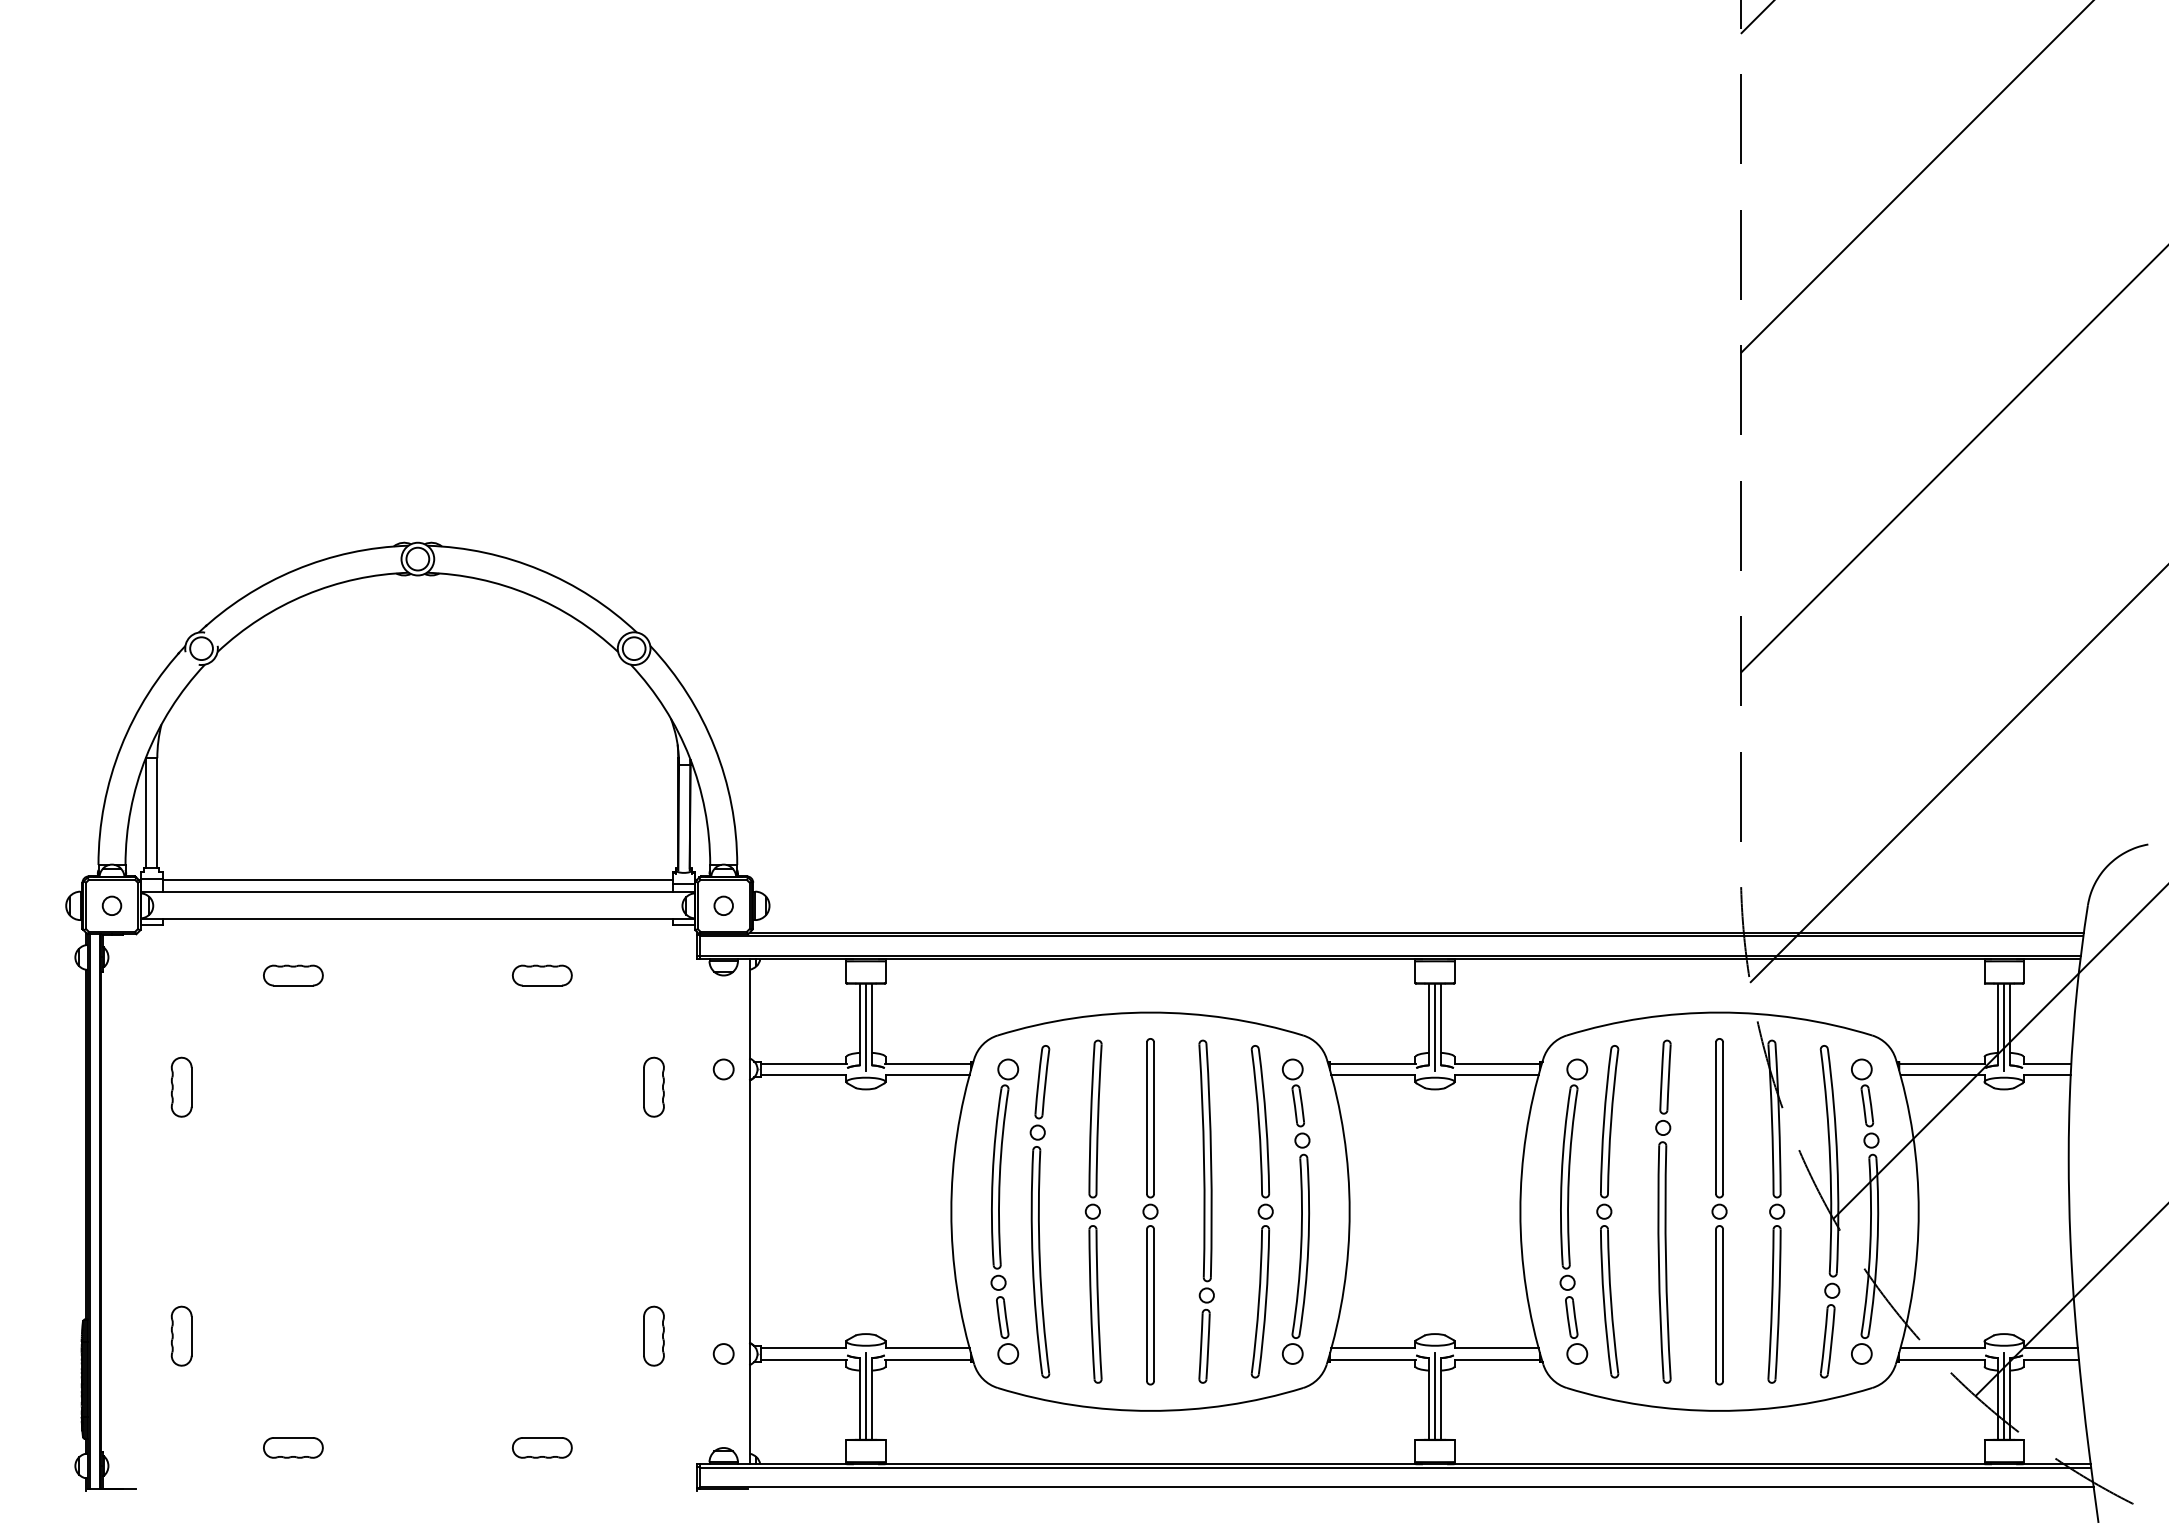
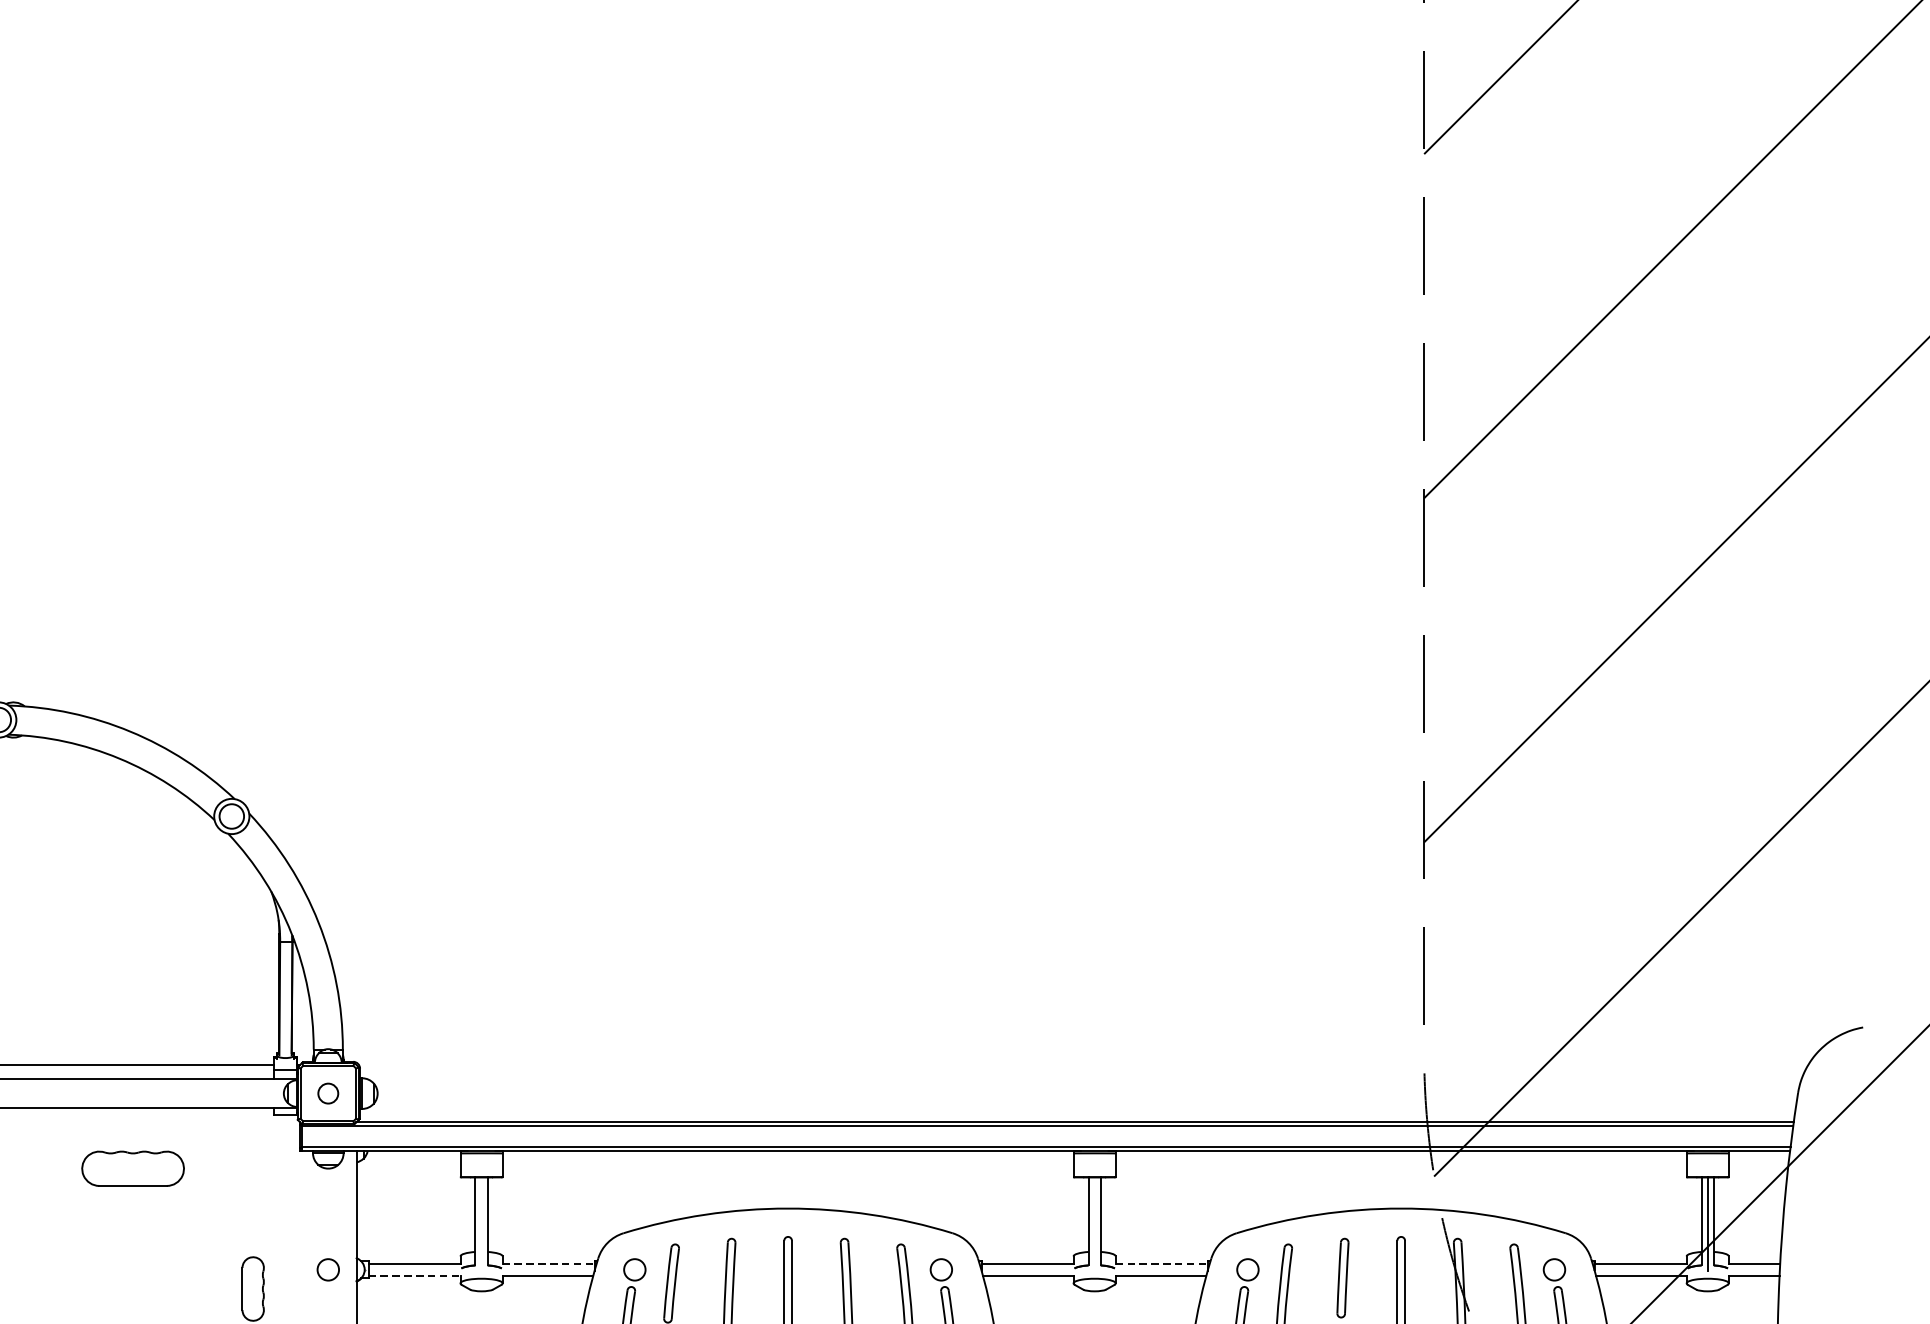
part: (541, 975) -> (131, 1168), size x1.6
line: (865, 1026) -> (481, 1223), removed
line: (1435, 1026) -> (1095, 1223), removed
line: (928, 1063) -> (548, 1263), solid -> dashed
line: (1497, 1063) -> (1161, 1263), solid -> dashed
line: (803, 1075) -> (414, 1276), solid -> dashed

